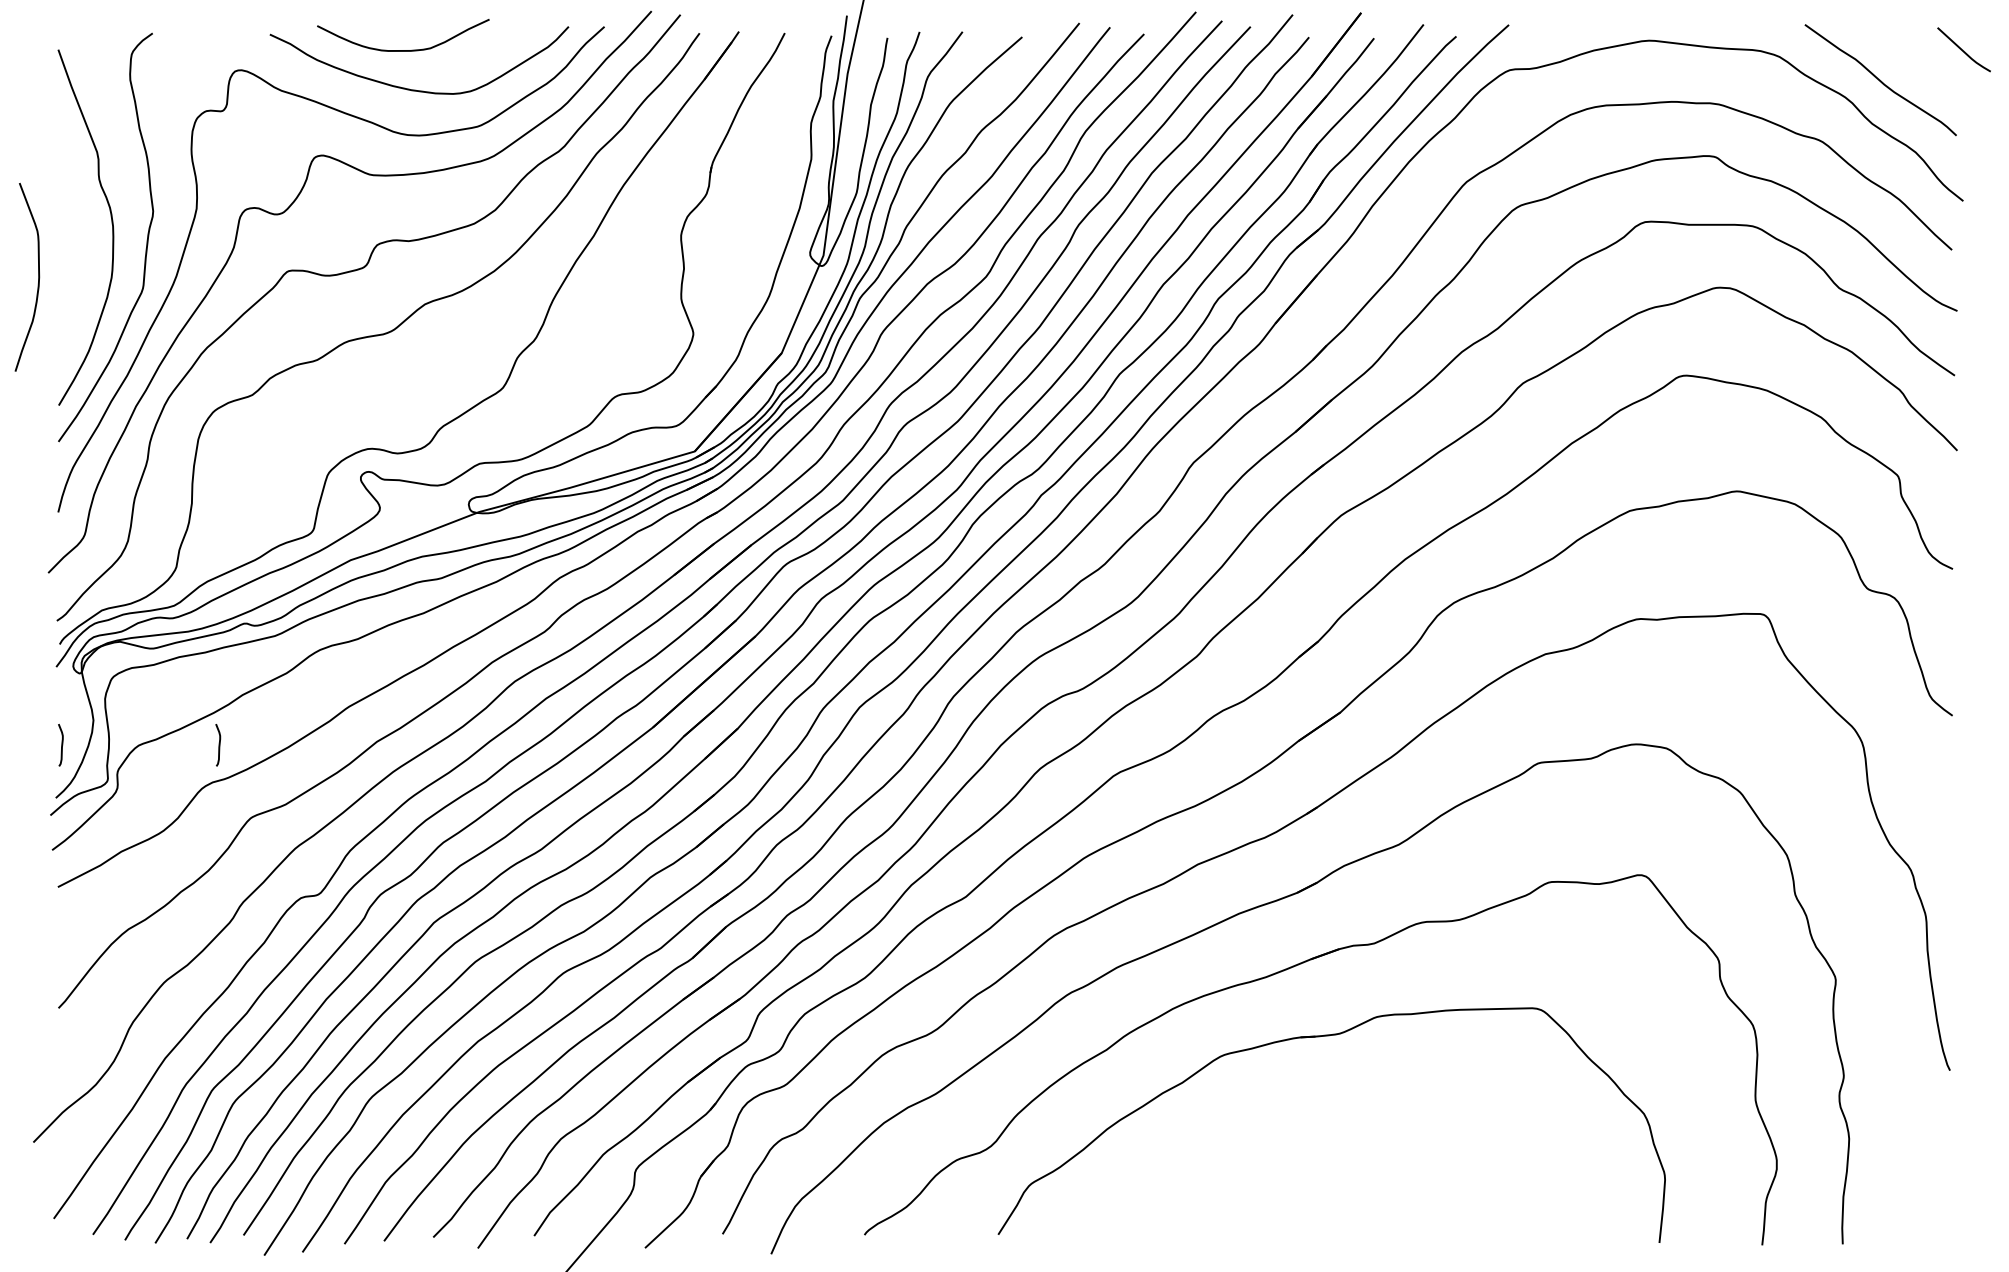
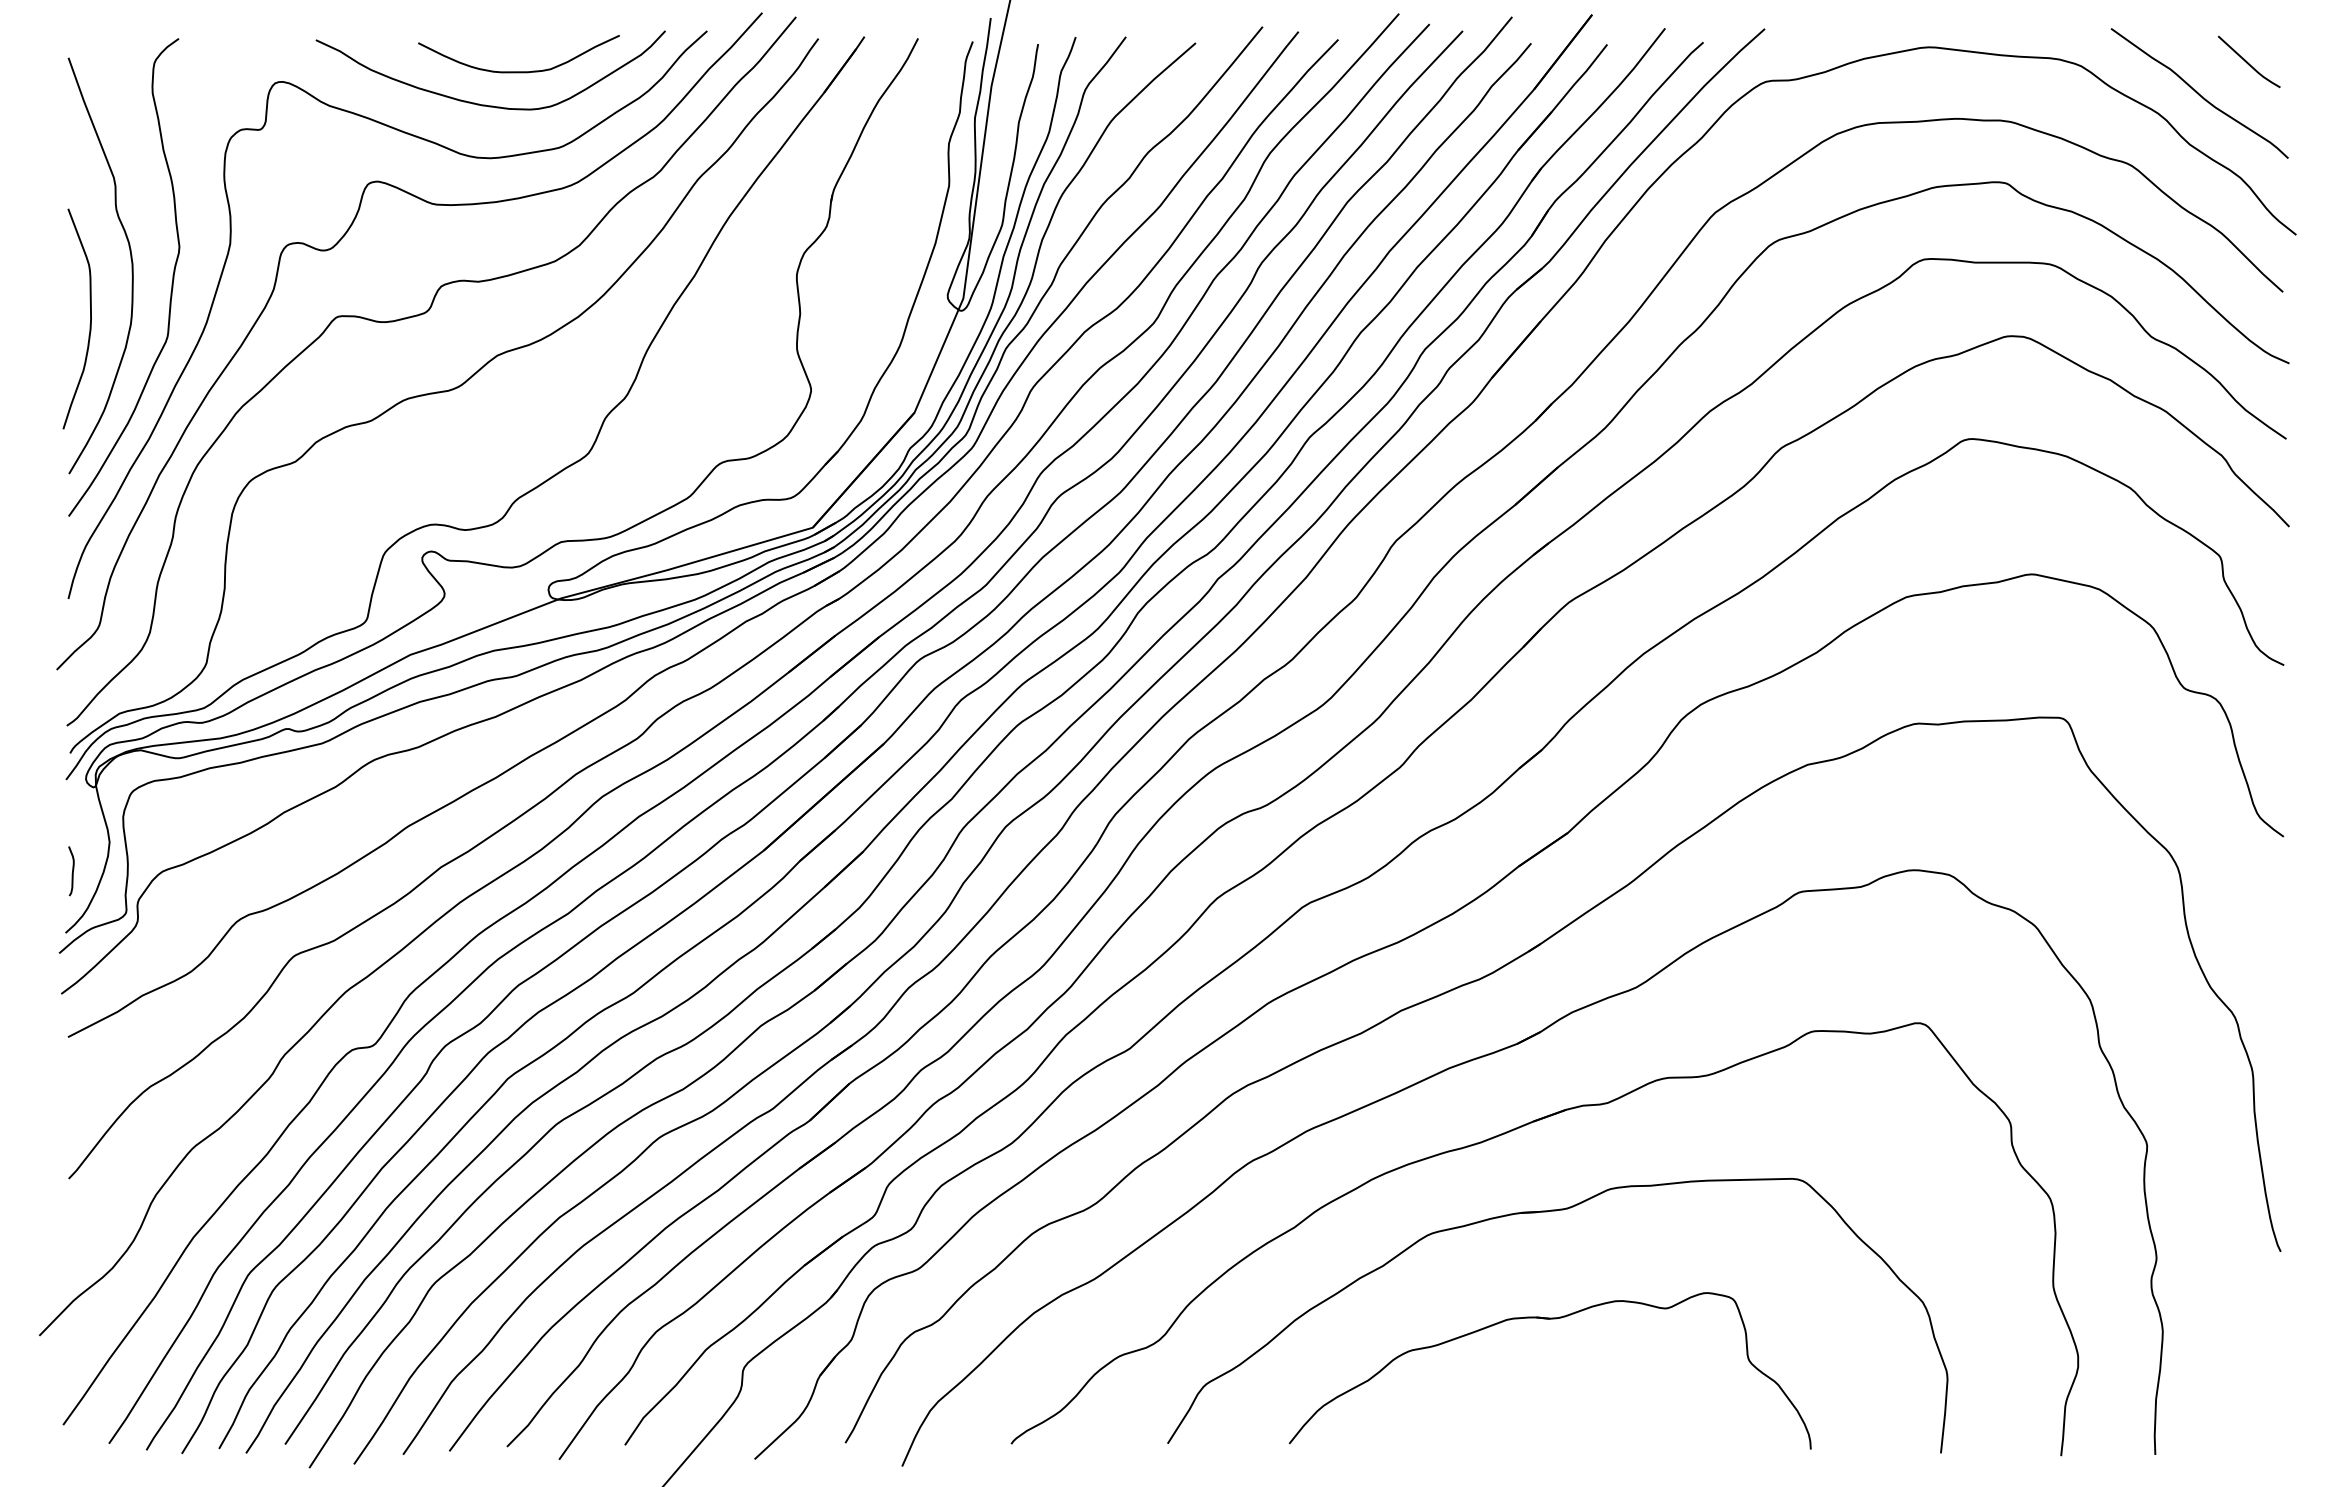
line: (1962, 49) -> (2247, 61), moved
curve: (402, 50) -> (518, 71), moved
curve: (38, 276) -> (90, 318), moved
curve: (219, 745) -> (256, 871), removed
part: (1324, 1128) -> (1549, 1319), added

